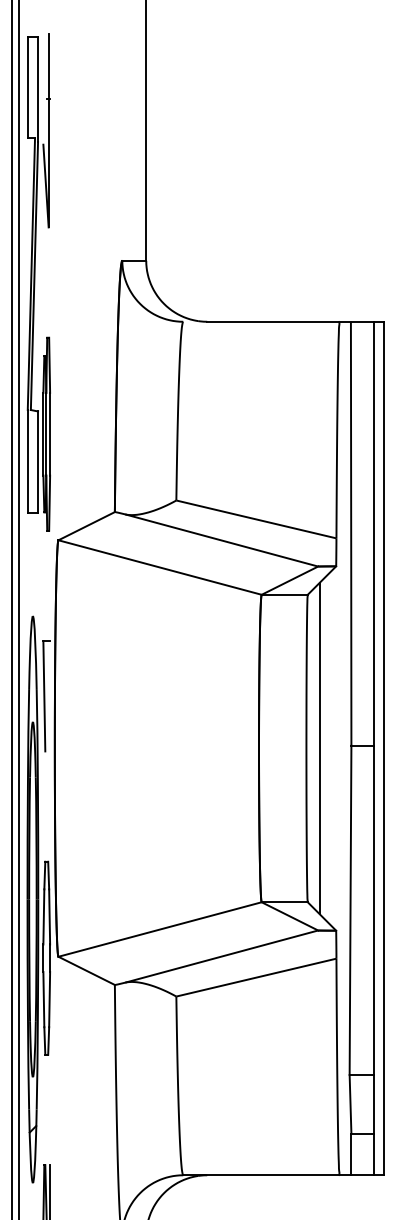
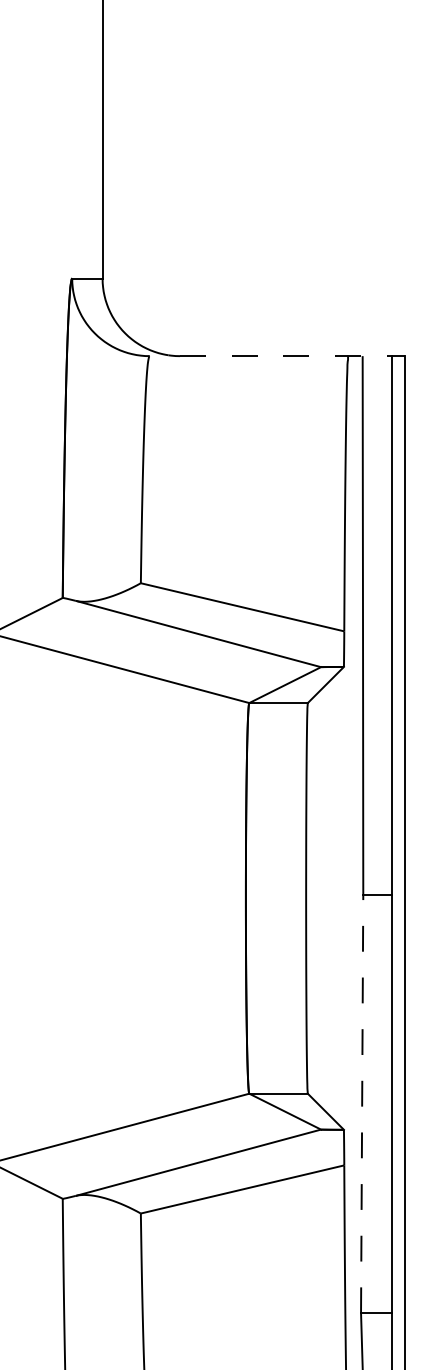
line: (295, 321) -> (292, 355), solid -> dashed
line: (319, 748) -> (322, 898), removed
line: (350, 910) -> (362, 1104), solid -> dashed

